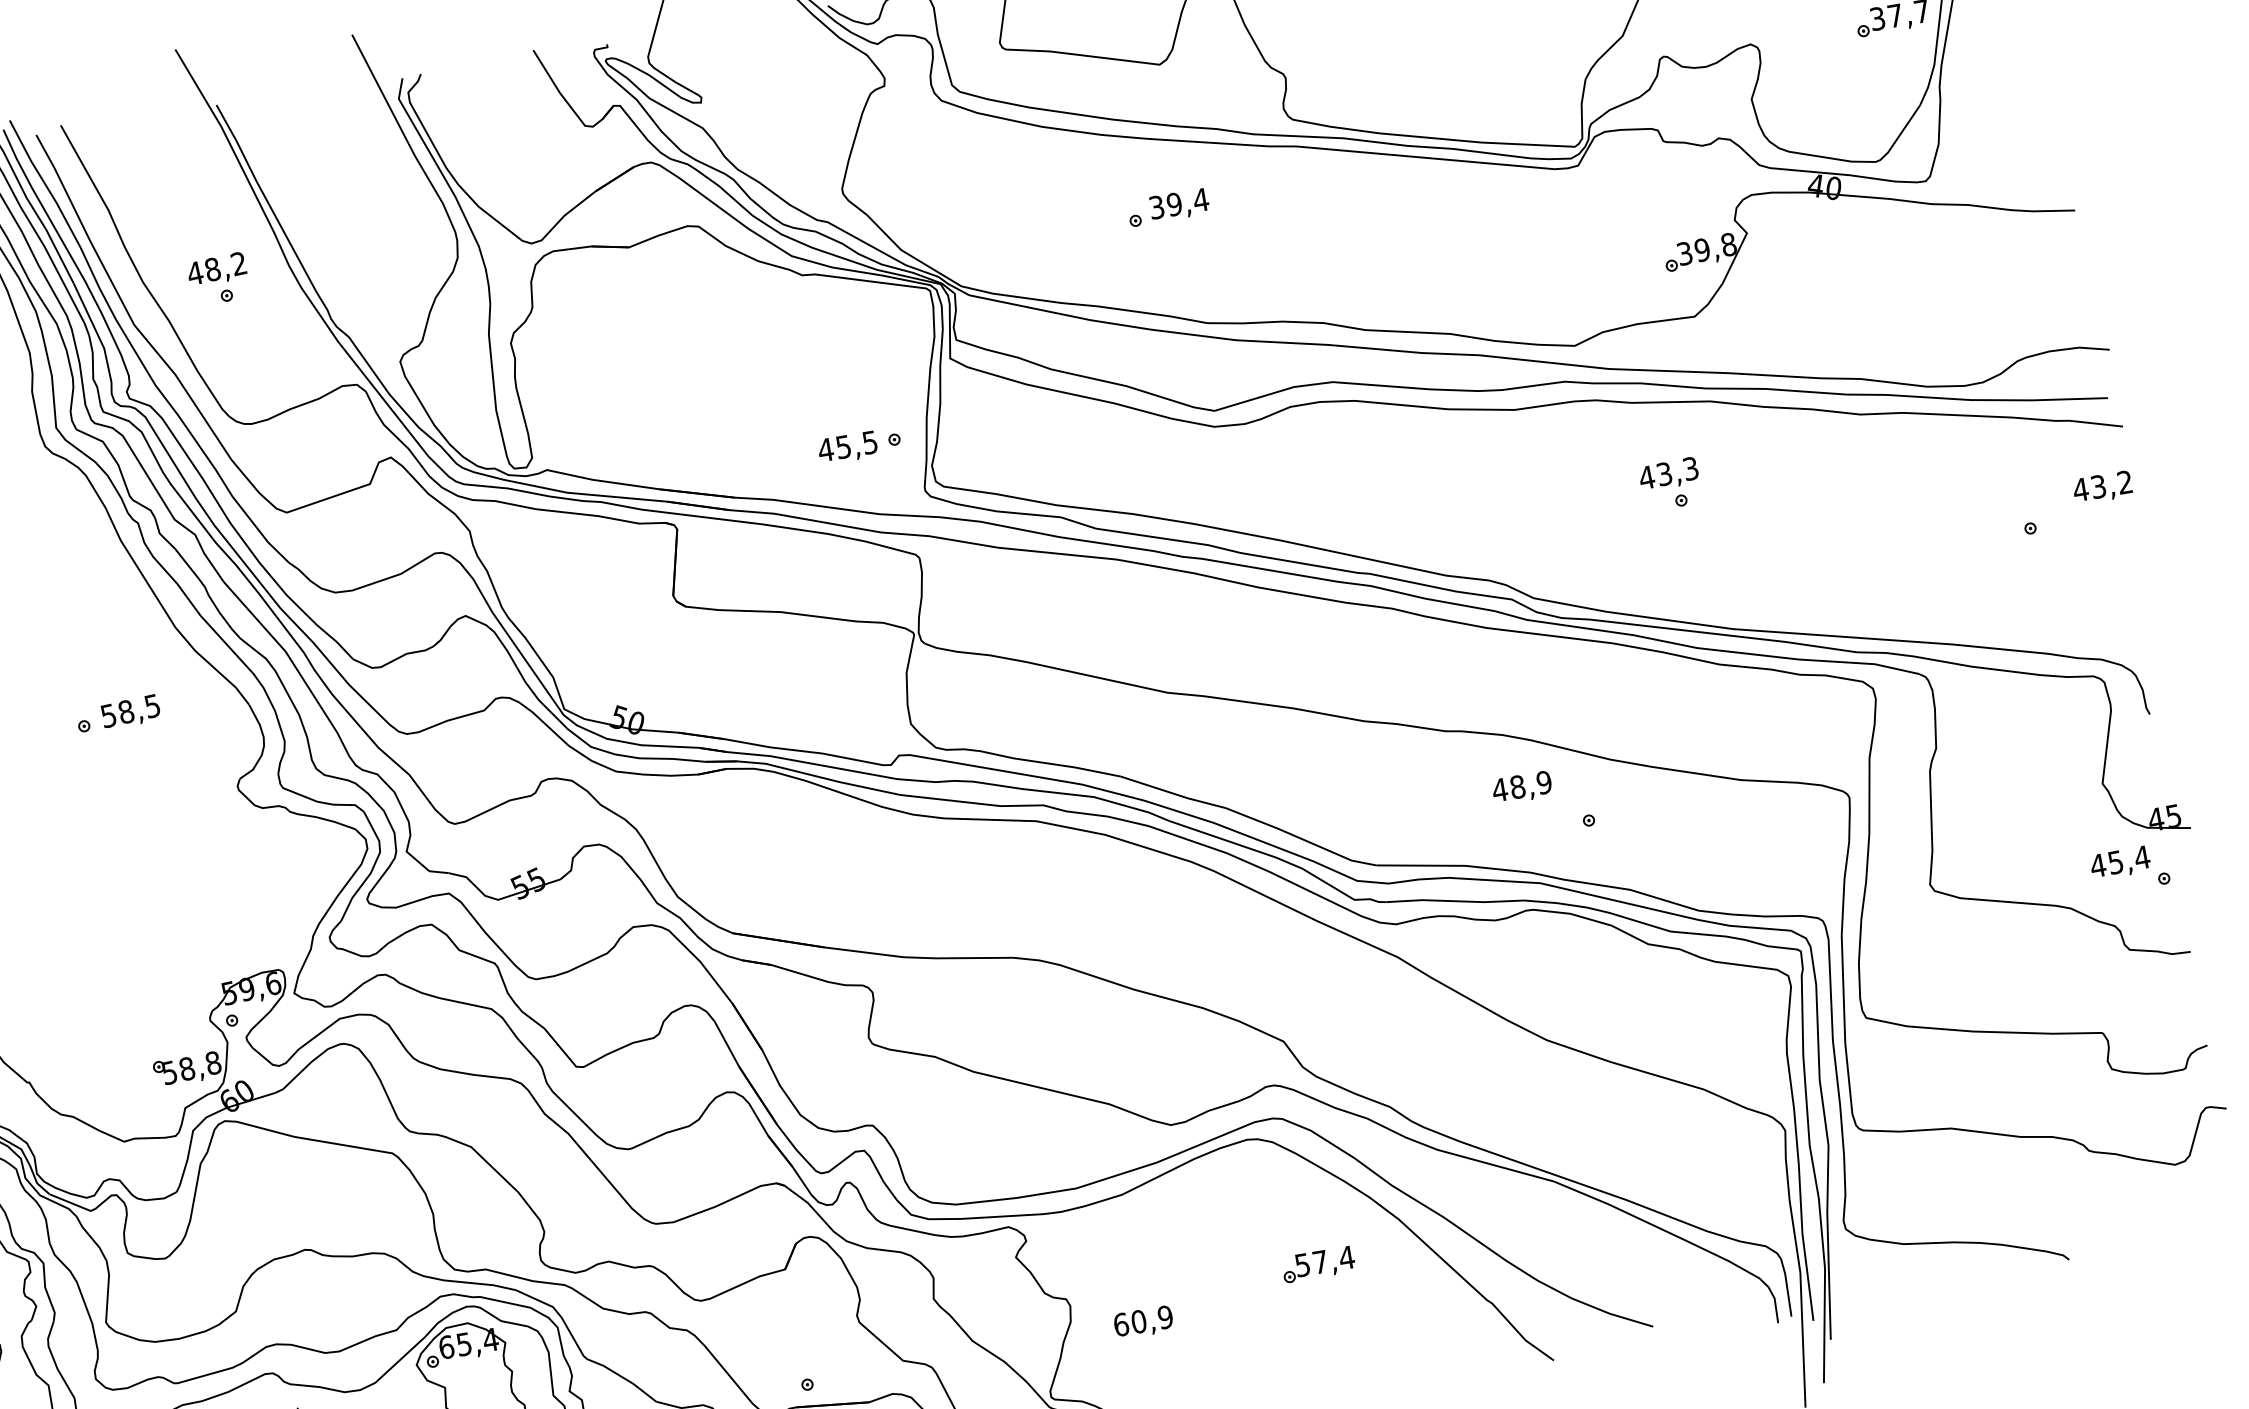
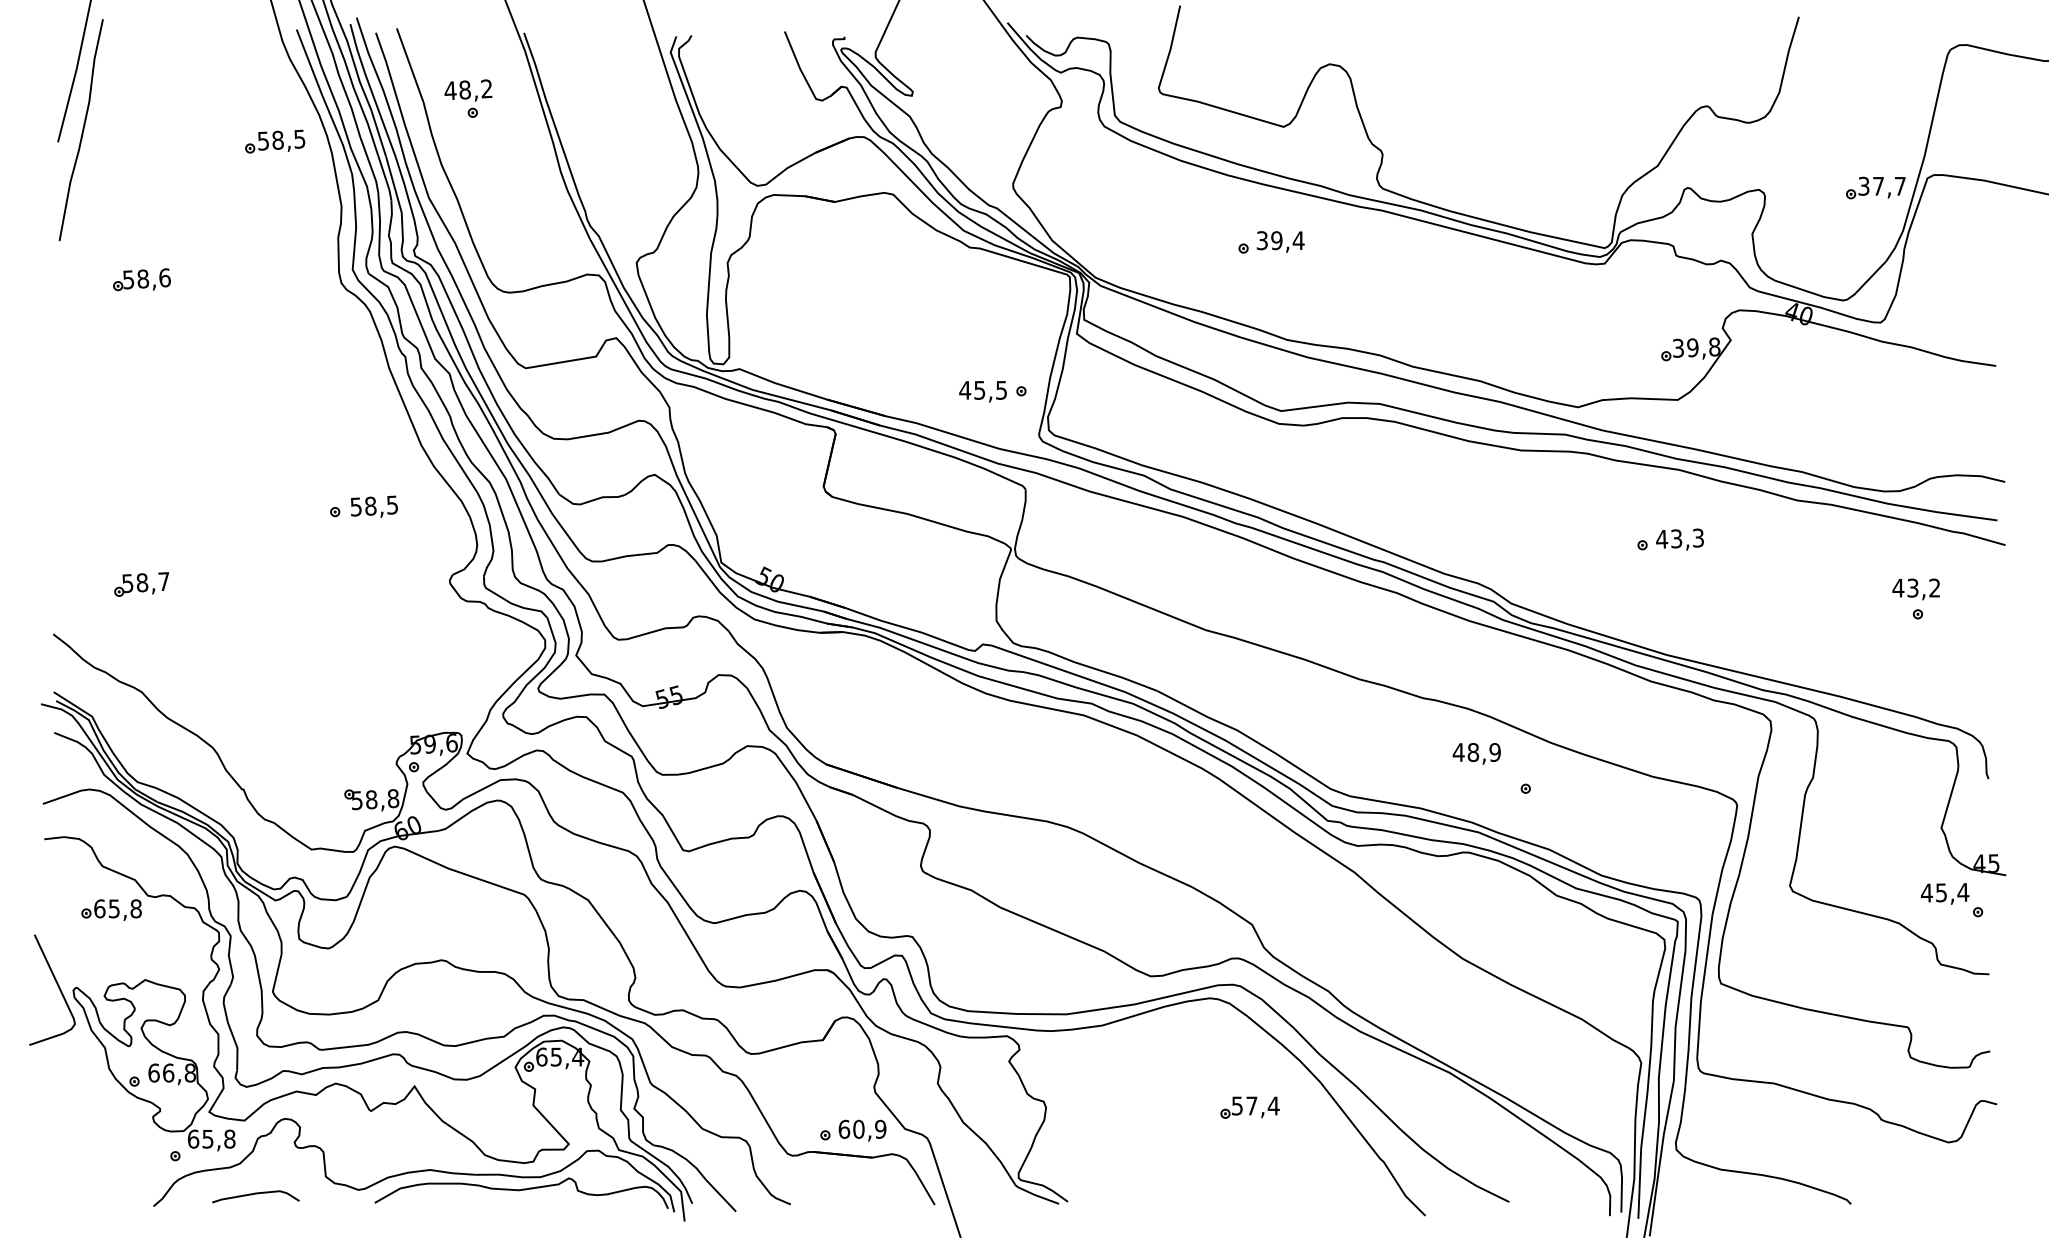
part: (218, 279) -> (468, 98), moved
text: (1668, 474) -> (1679, 539), moved
text: (2101, 487) -> (1915, 589), moved
text: (1143, 1322) -> (862, 1130), moved

